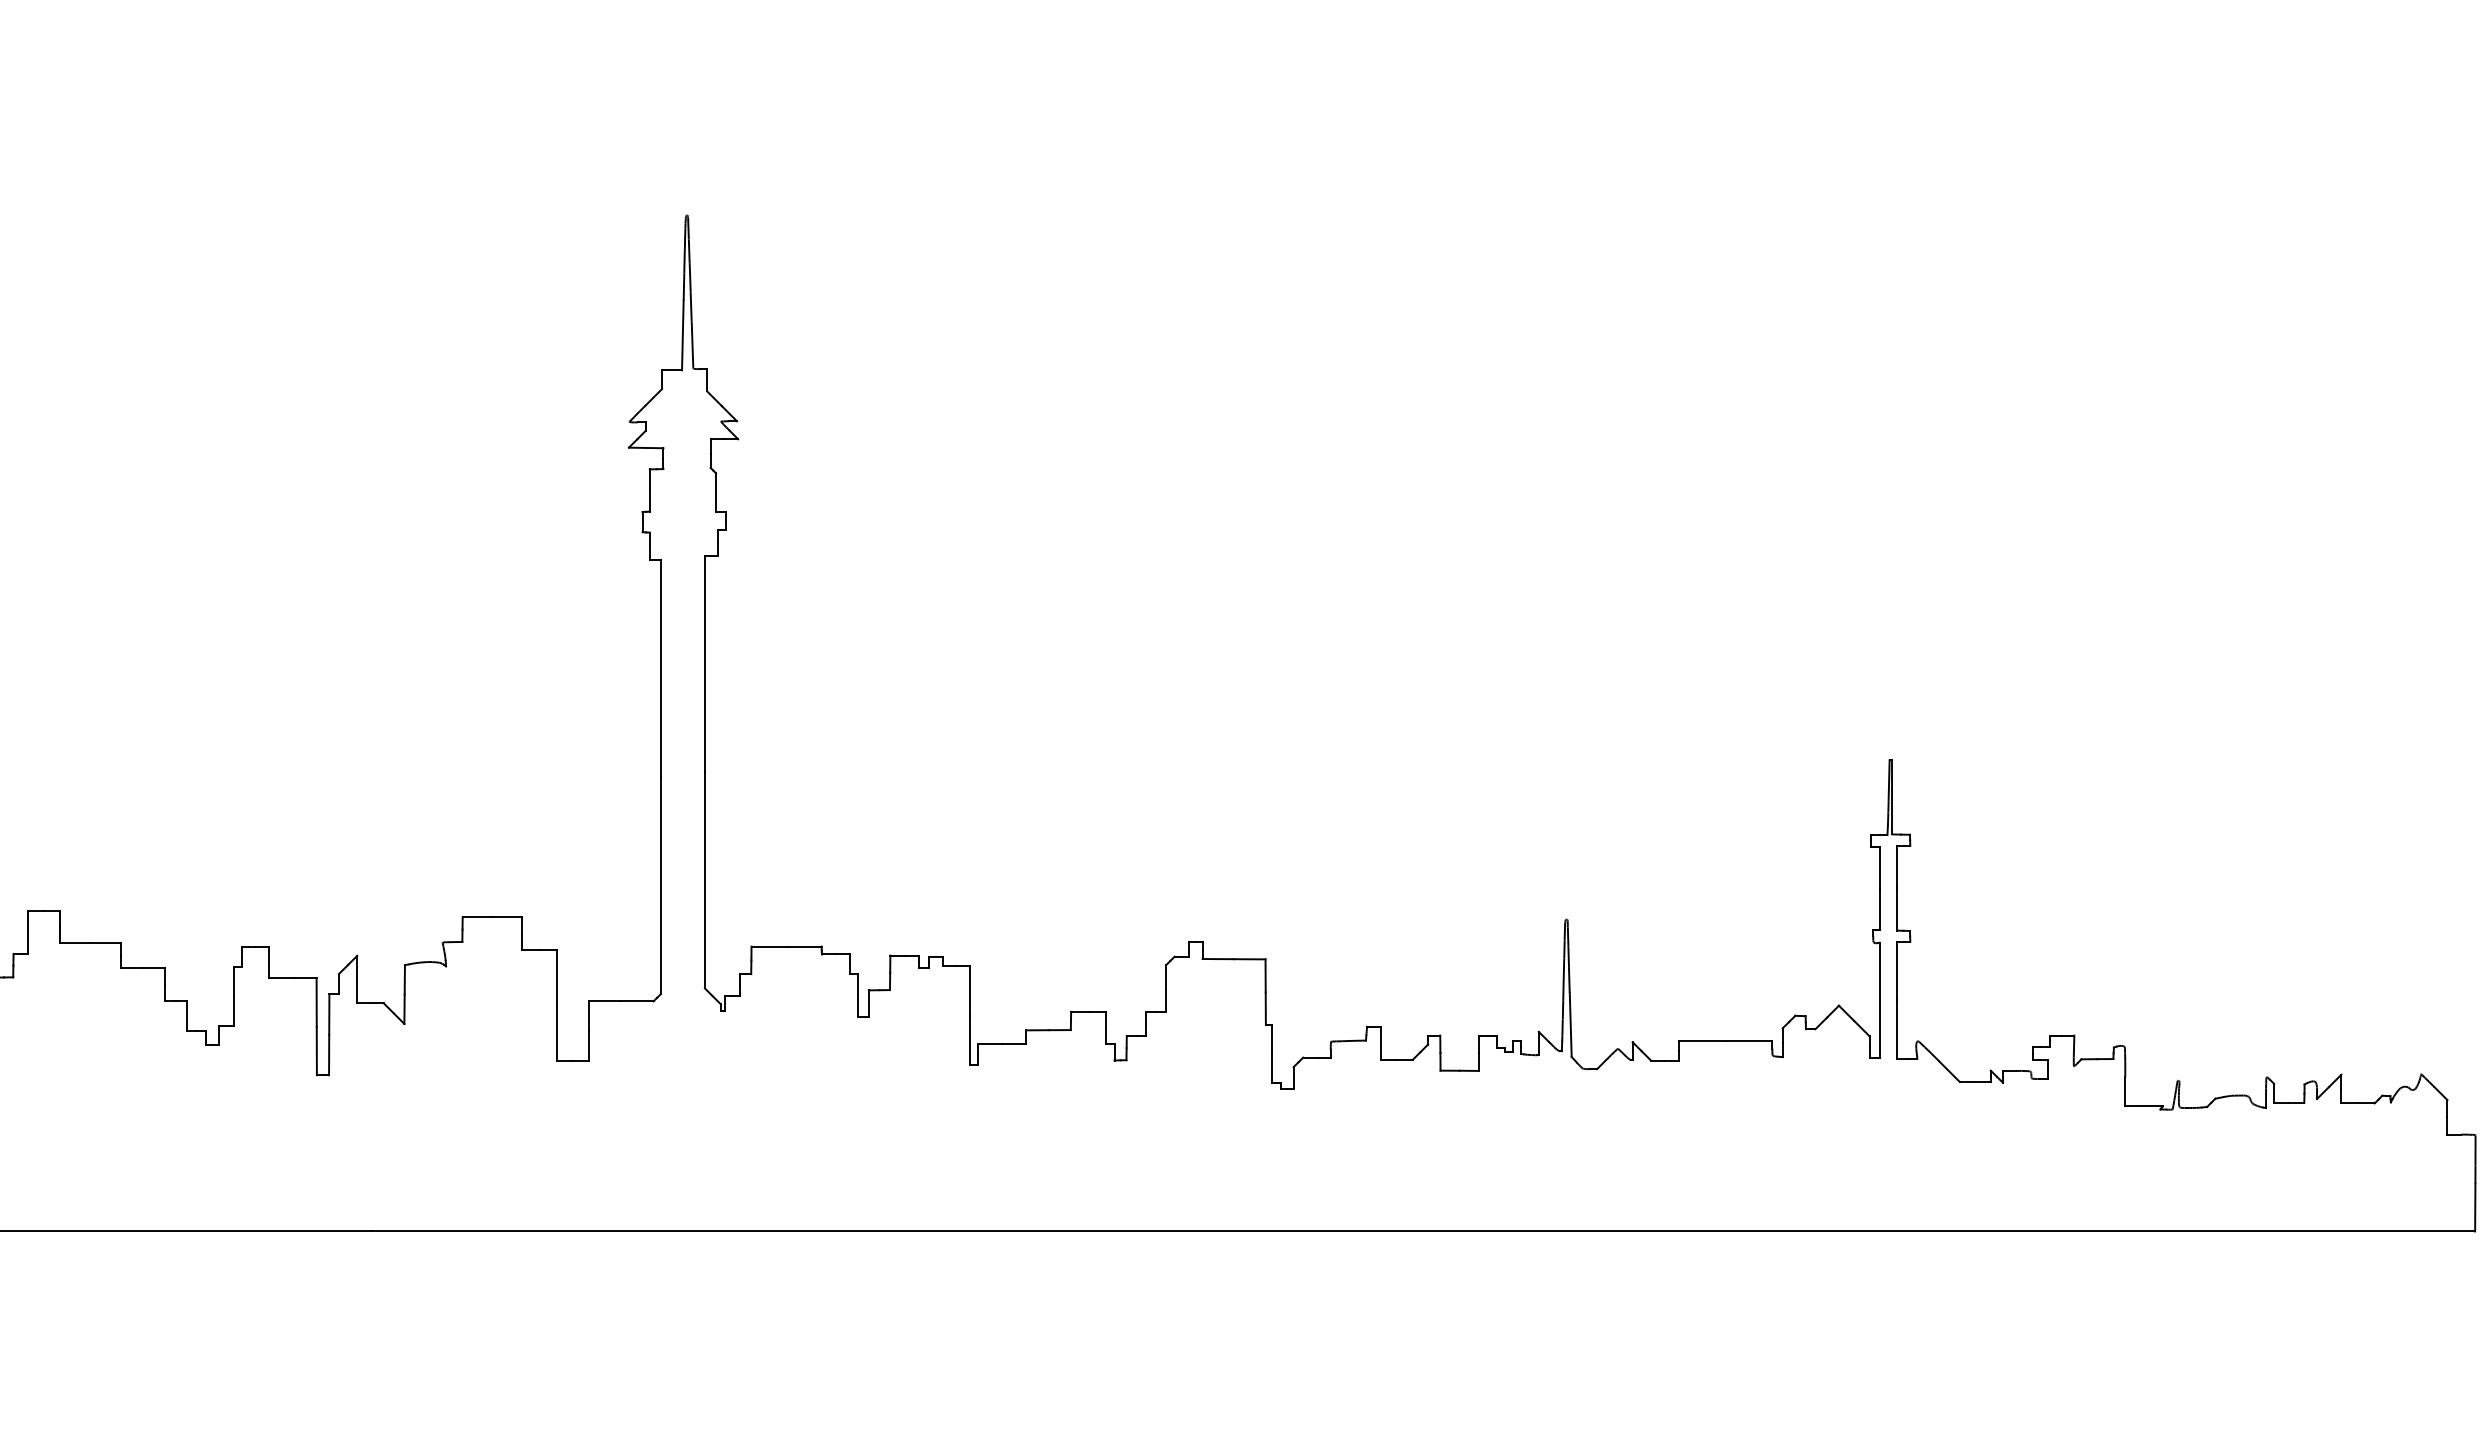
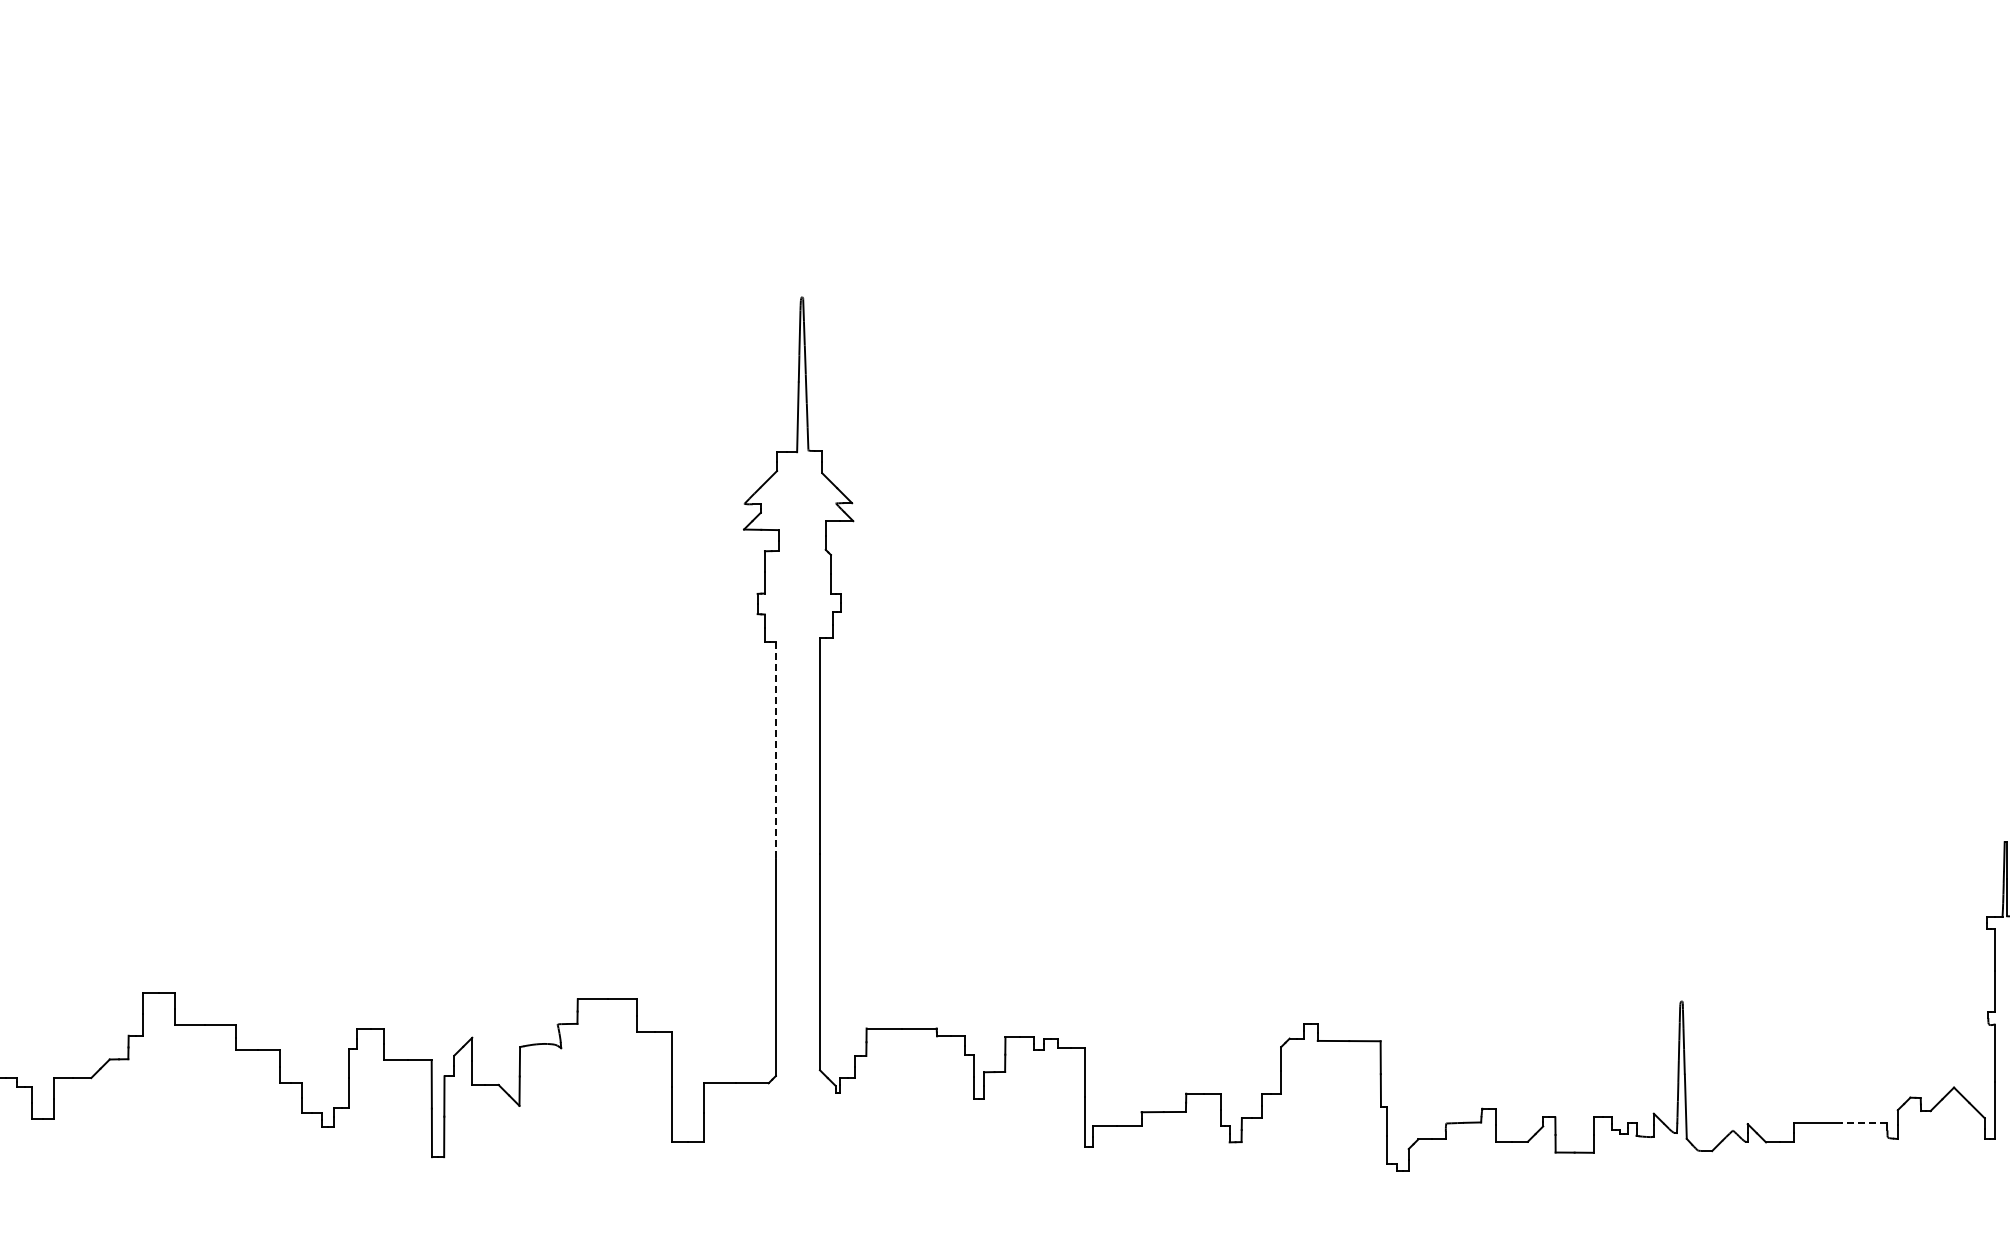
line: (660, 668) -> (775, 750), solid -> dashed
line: (1748, 1041) -> (1863, 1123), solid -> dashed

